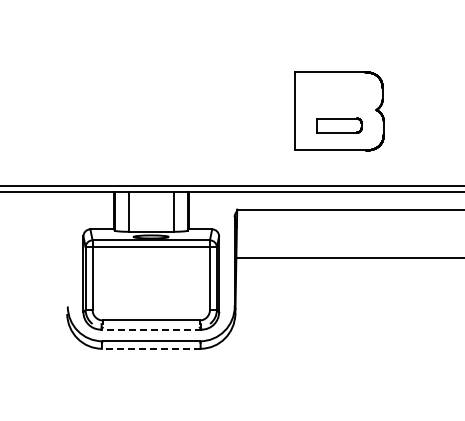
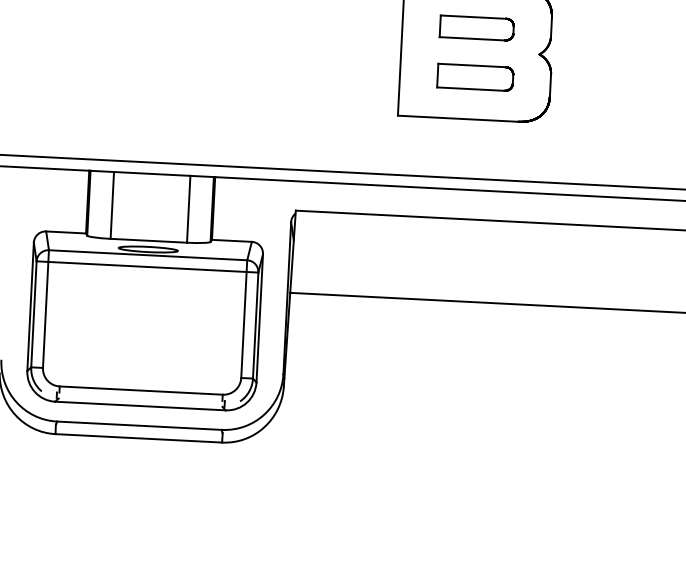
part: (338, 96) -> (476, 28), added
line: (150, 329) -> (139, 405), dashed -> solid
line: (150, 348) -> (137, 437), dashed -> solid

